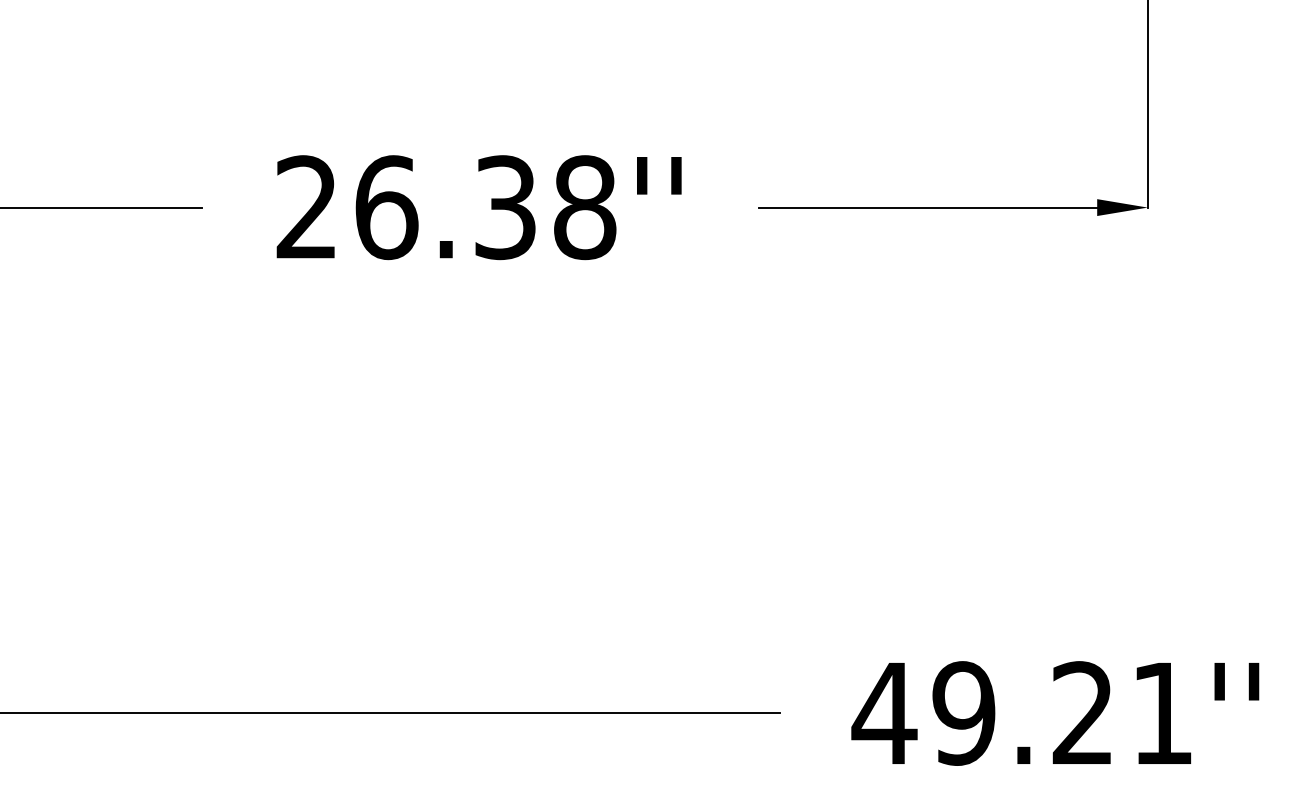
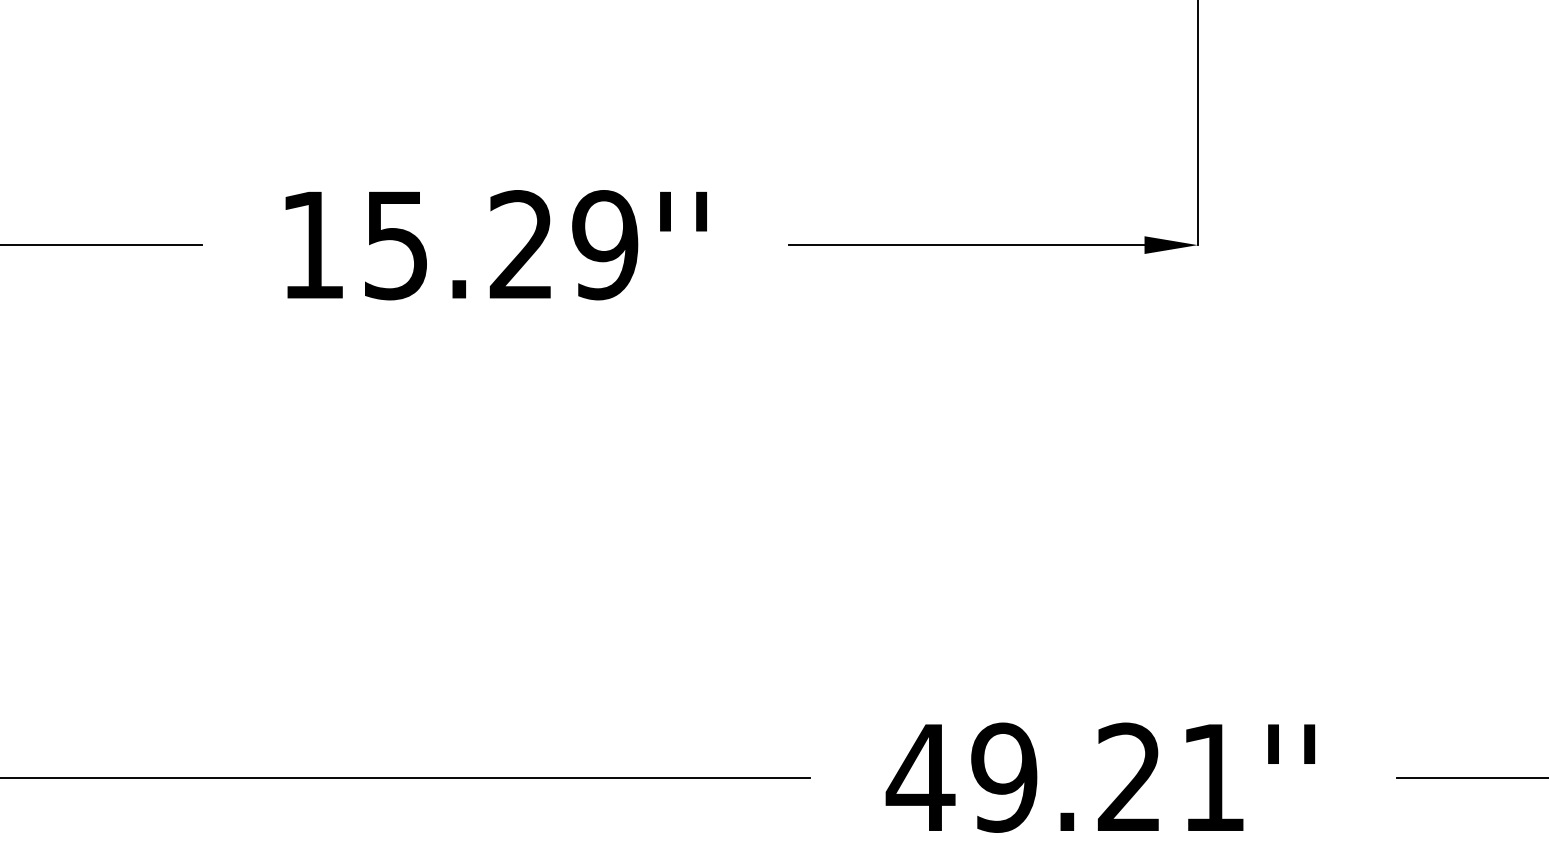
text: (446, 207) -> (459, 245), 26.38'' -> 15.29''

